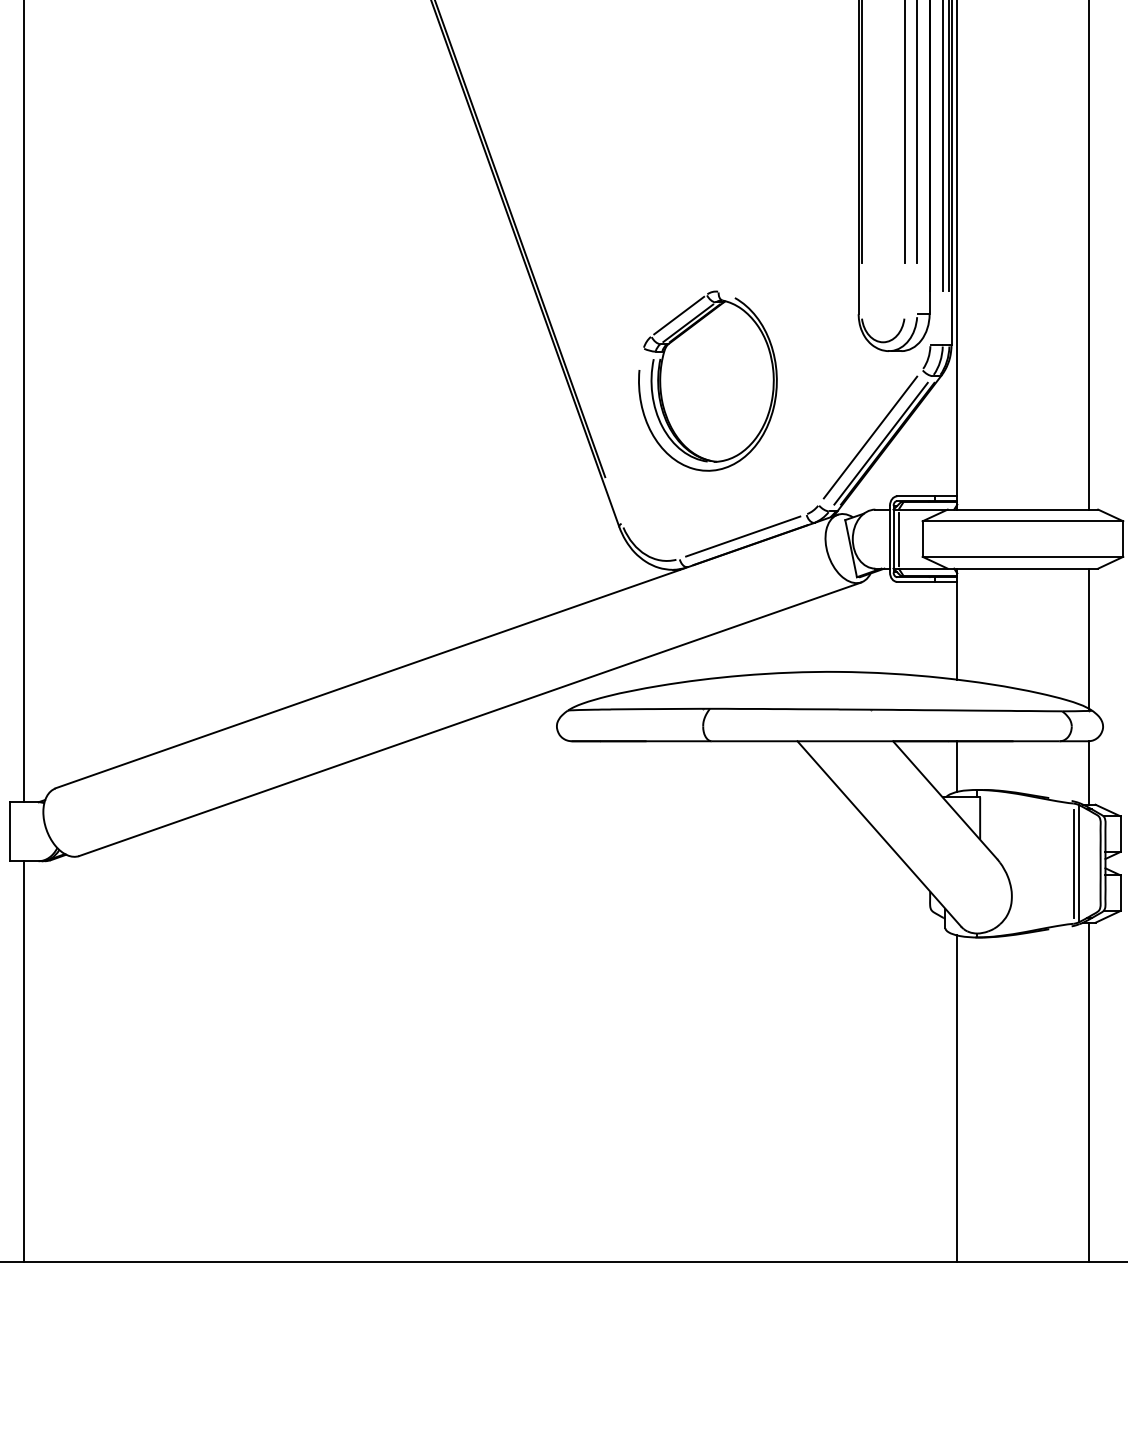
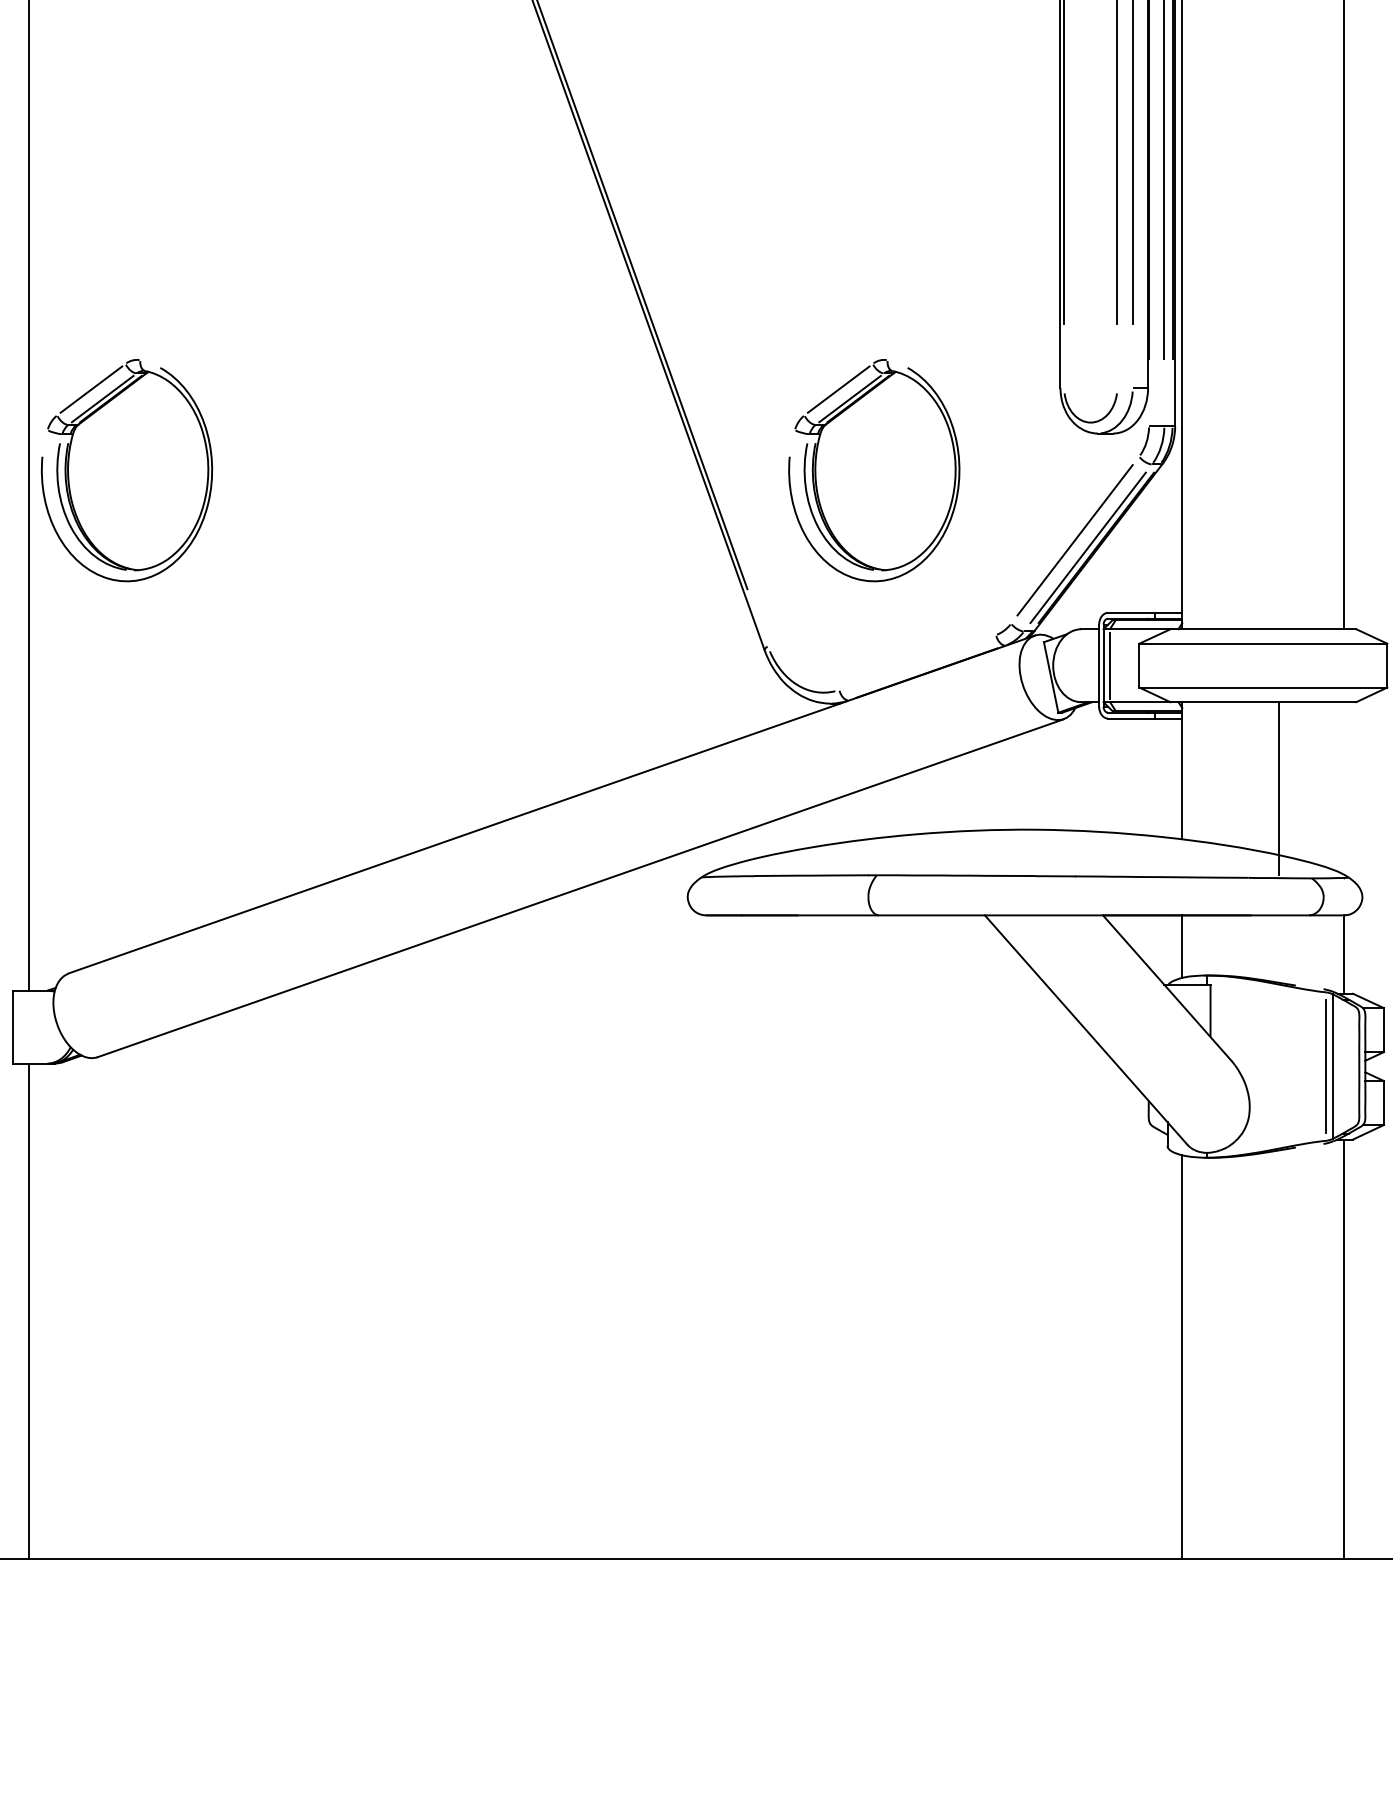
part: (102, 380) -> (126, 469), added
line: (743, 536) -> (918, 662), removed
line: (1088, 638) -> (1278, 788), moved

